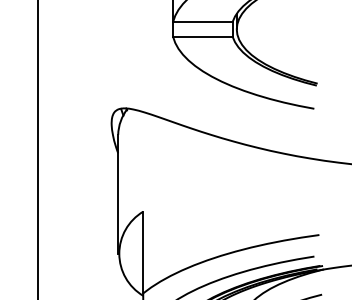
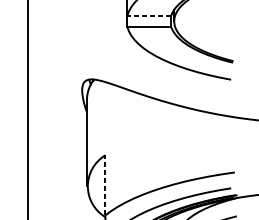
line: (202, 21) -> (148, 15), solid -> dashed
line: (143, 252) -> (105, 185), solid -> dashed

